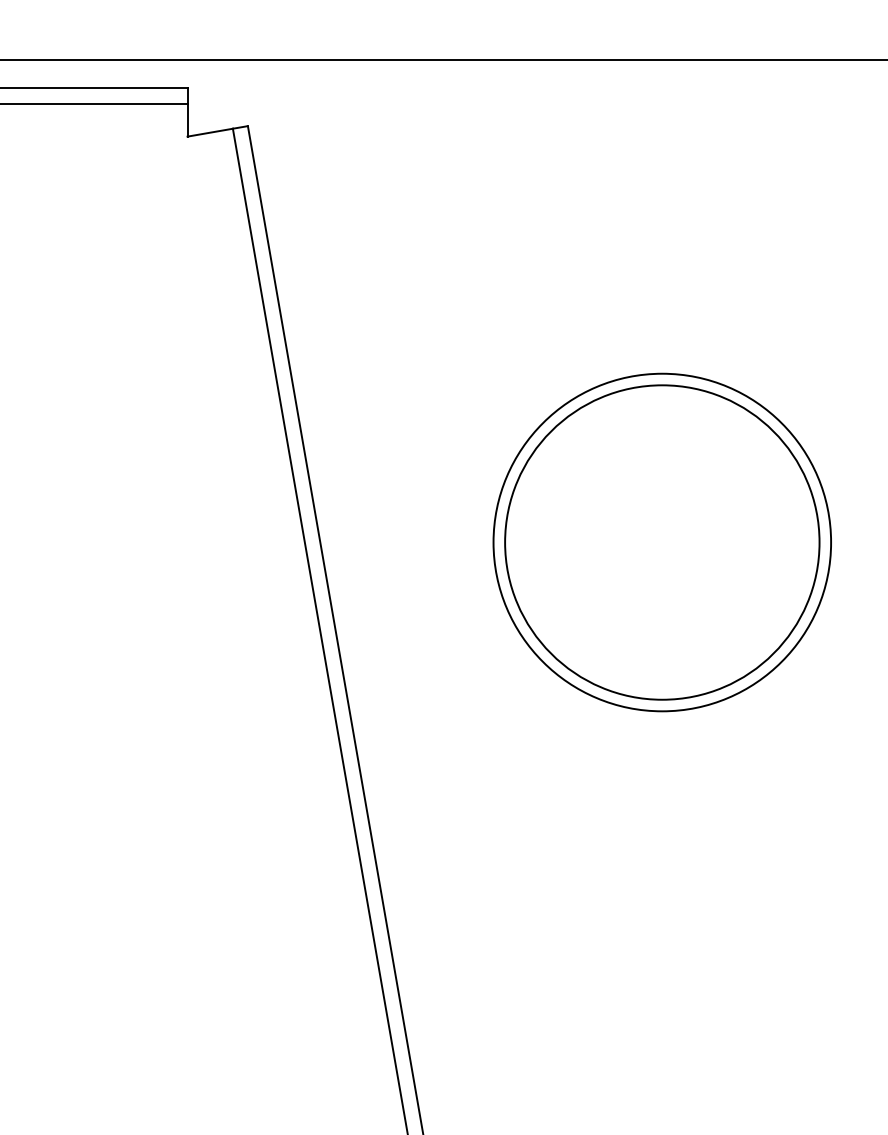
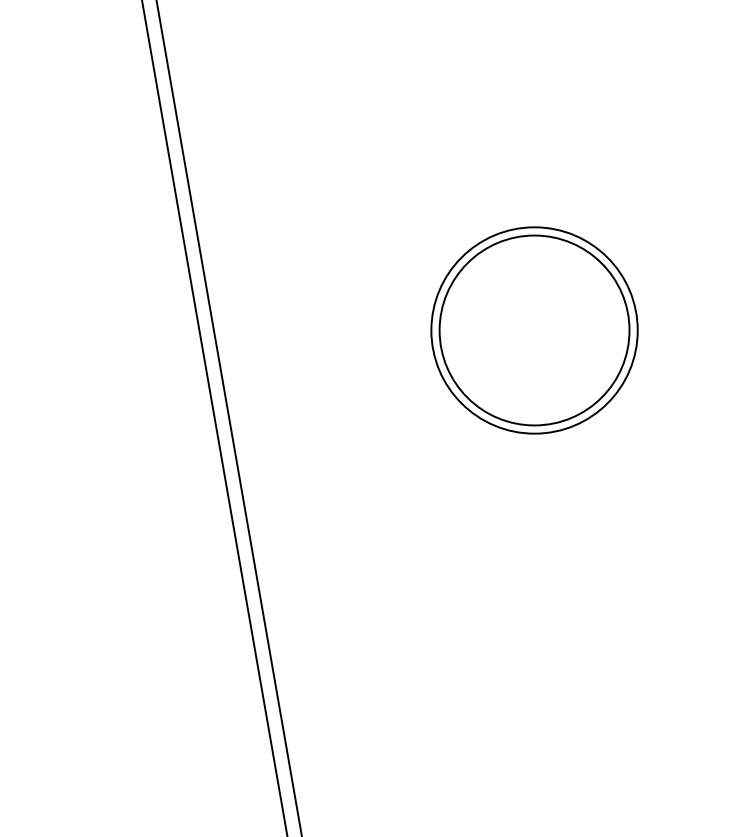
circle: (662, 542) -> (534, 330), size x0.6
circle: (662, 542) -> (534, 330), size x0.7

